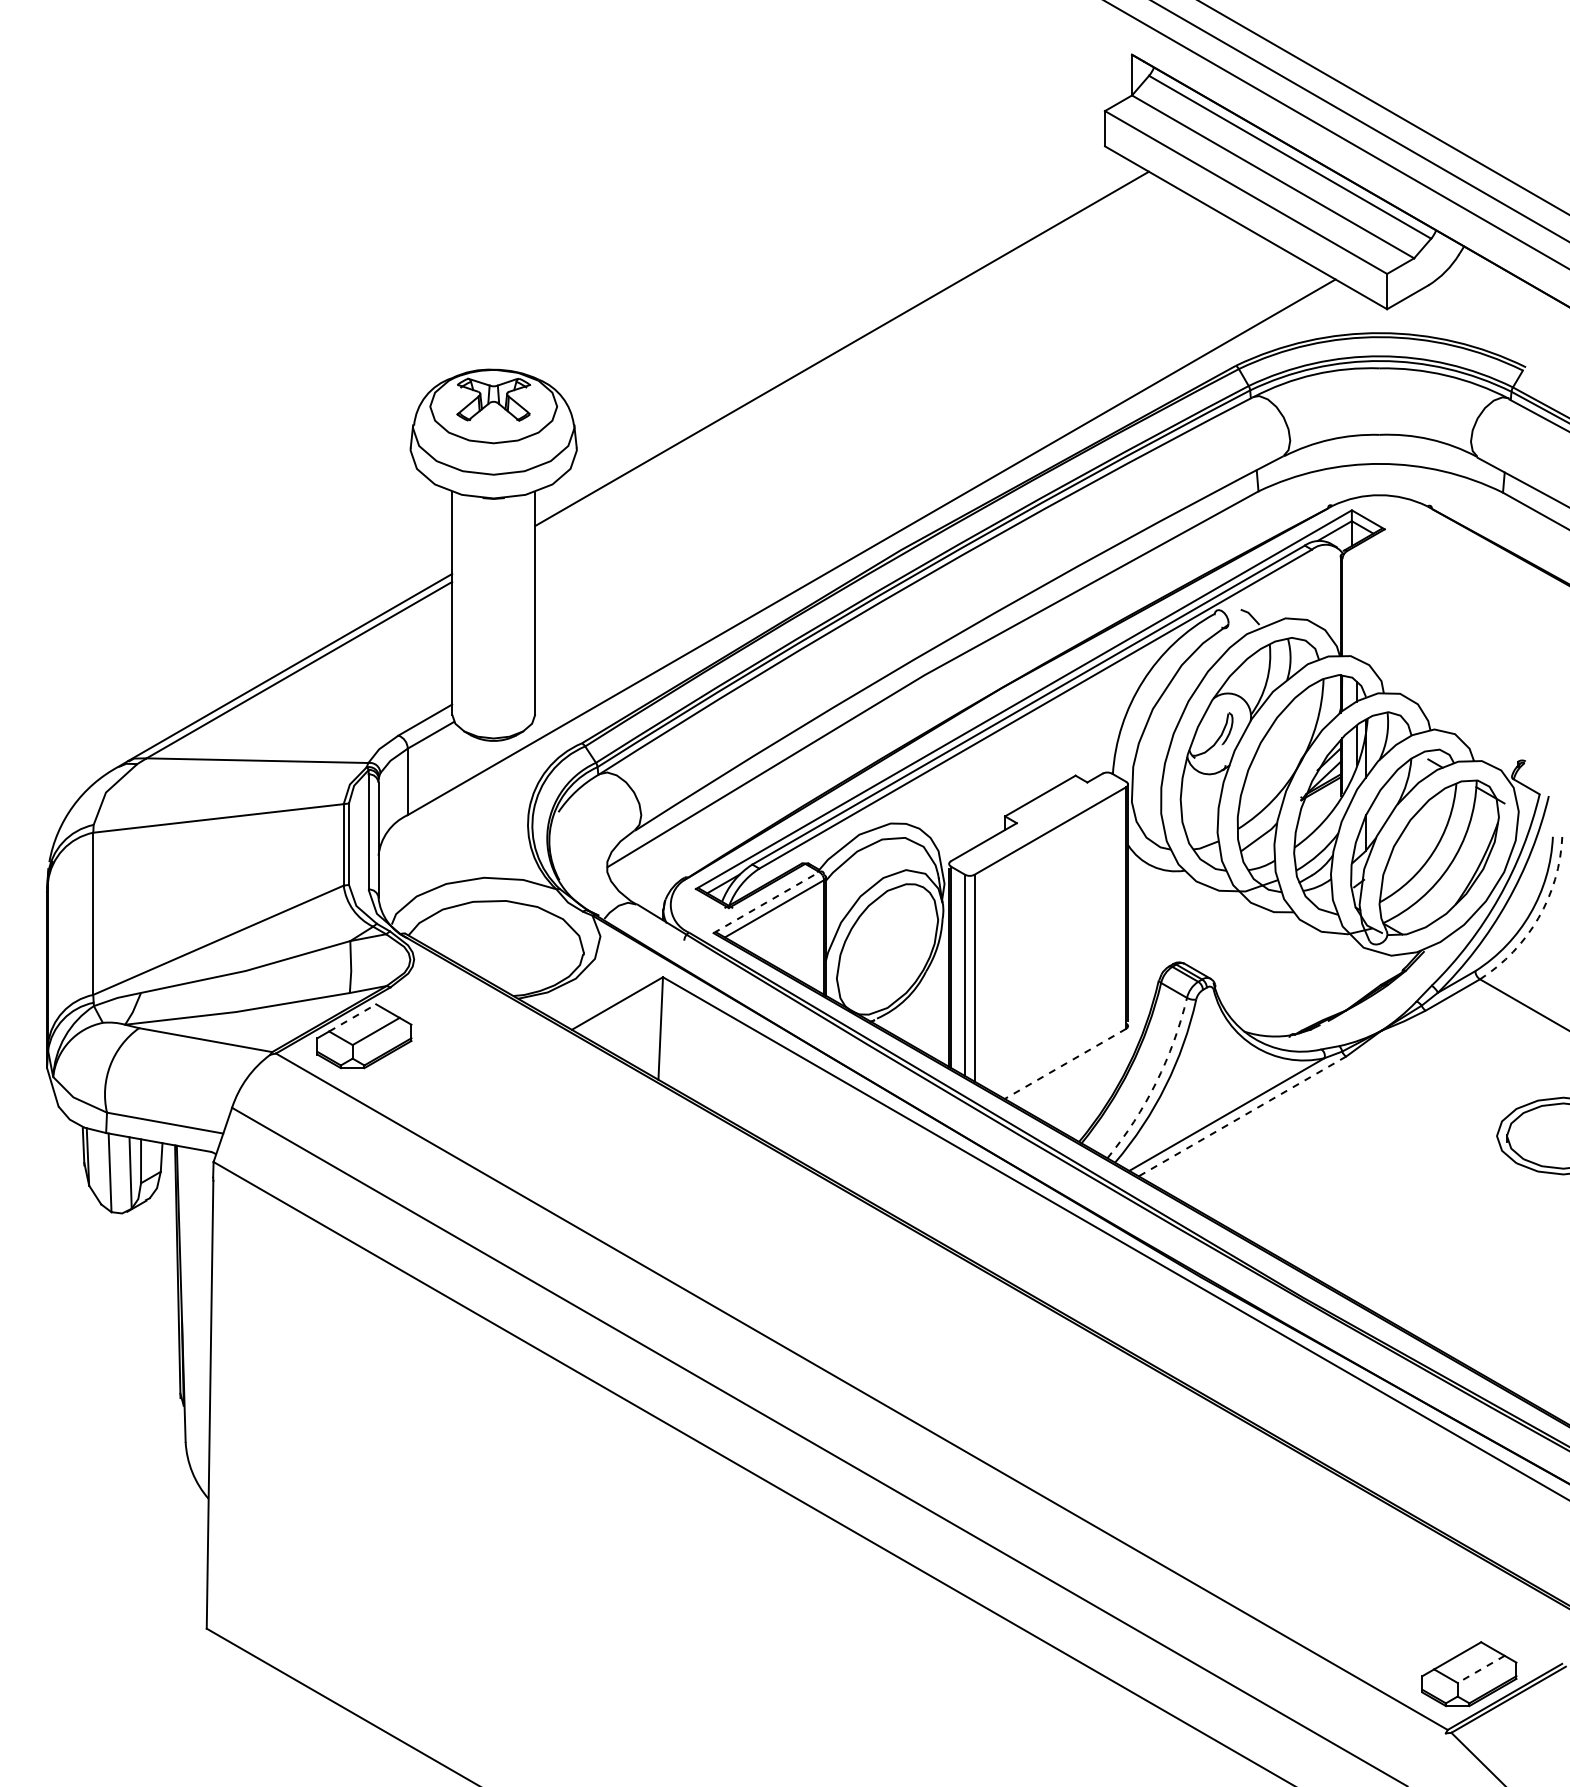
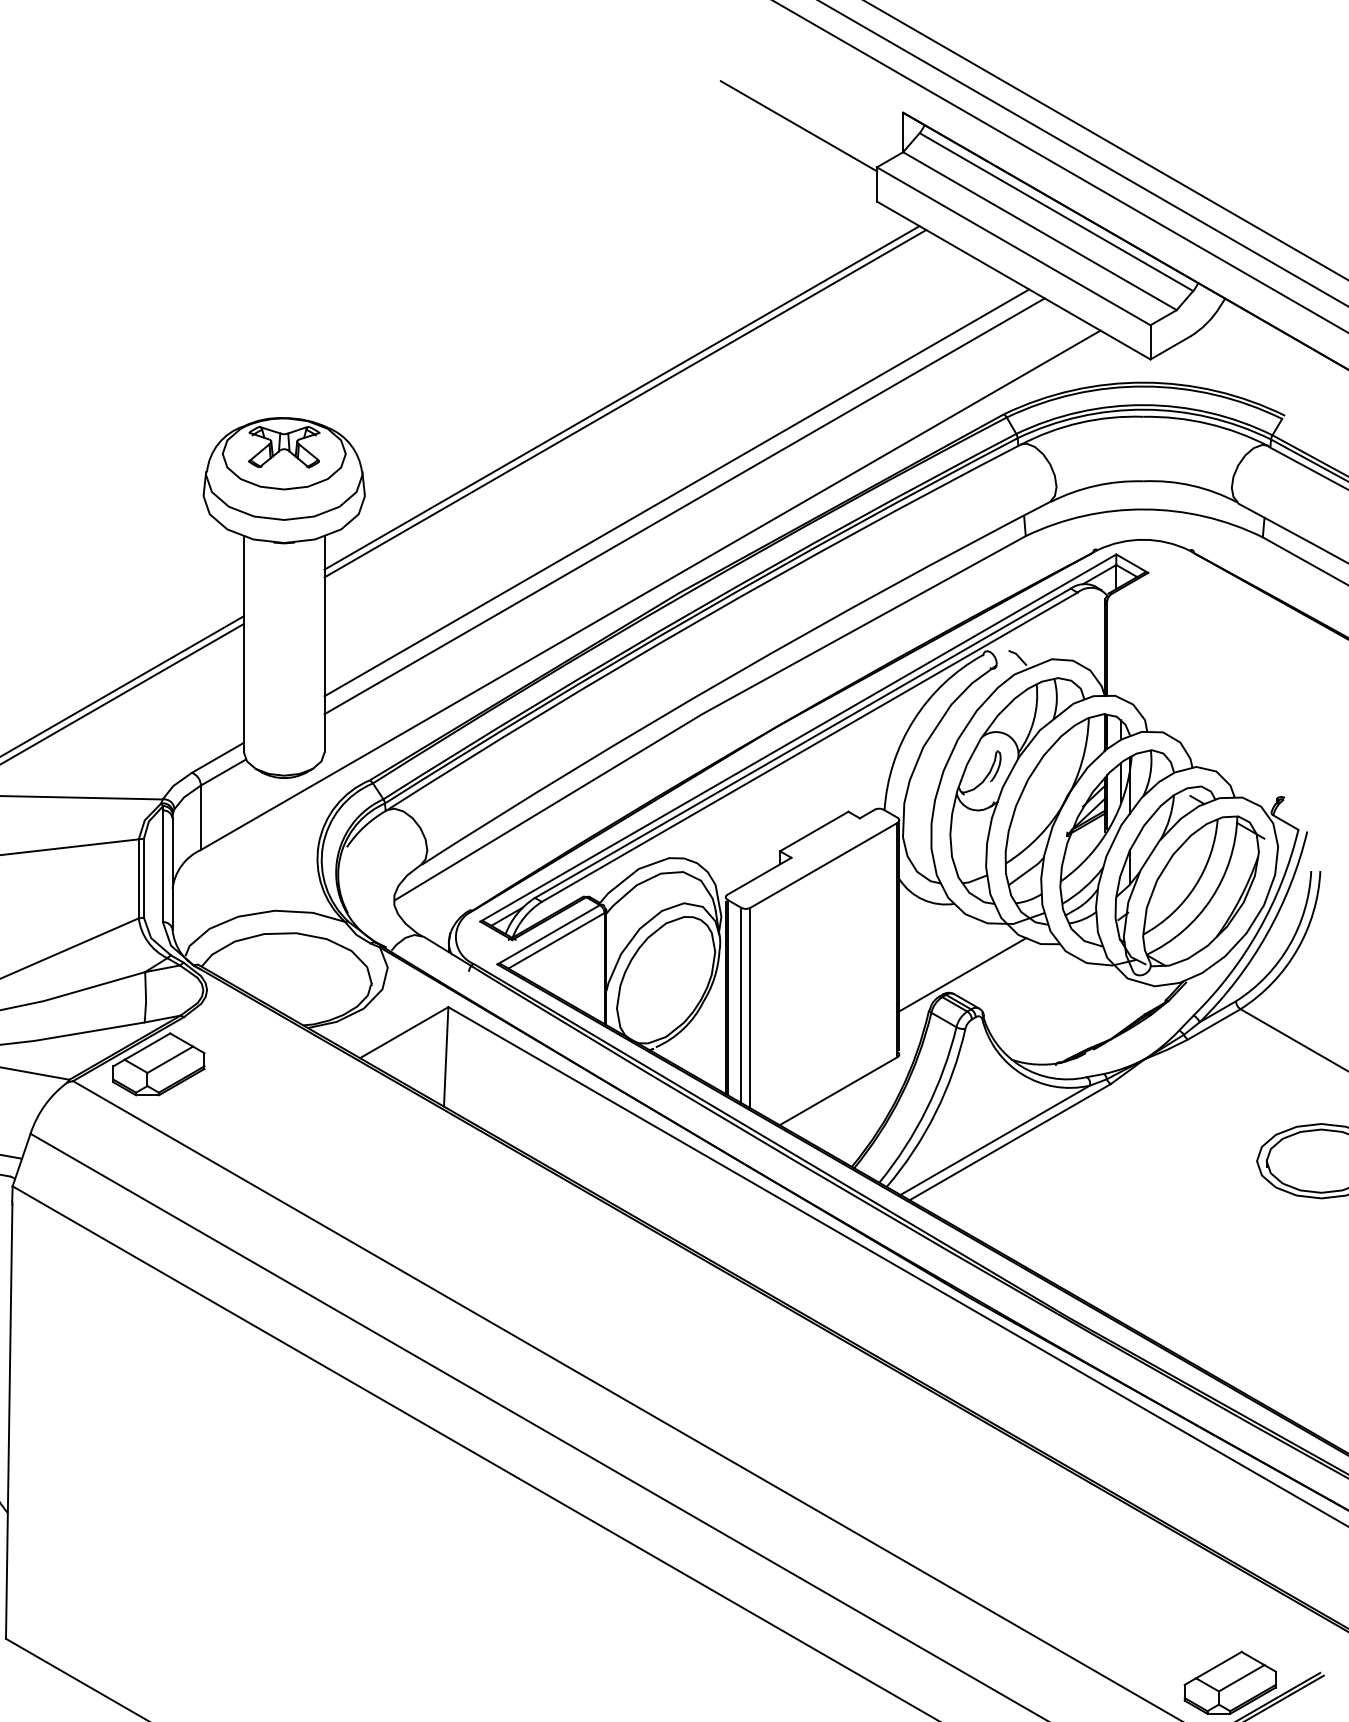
line: (1024, 68) -> (798, 126), added
line: (845, 354) -> (625, 403), added
line: (898, 446) -> (676, 492), added
line: (906, 460) -> (684, 506), added
line: (766, 902) -> (548, 934), dashed -> solid
arc: (1538, 918) -> (1297, 950), dashed -> solid
line: (1193, 943) -> (962, 974), added
line: (353, 1017) -> (148, 1046), dashed -> solid
line: (1065, 1064) -> (838, 1091), dashed -> solid
arc: (1156, 1082) -> (926, 1109), dashed -> solid
line: (1242, 1116) -> (1010, 1142), dashed -> solid
line: (1480, 1669) -> (1241, 1678), dashed -> solid

